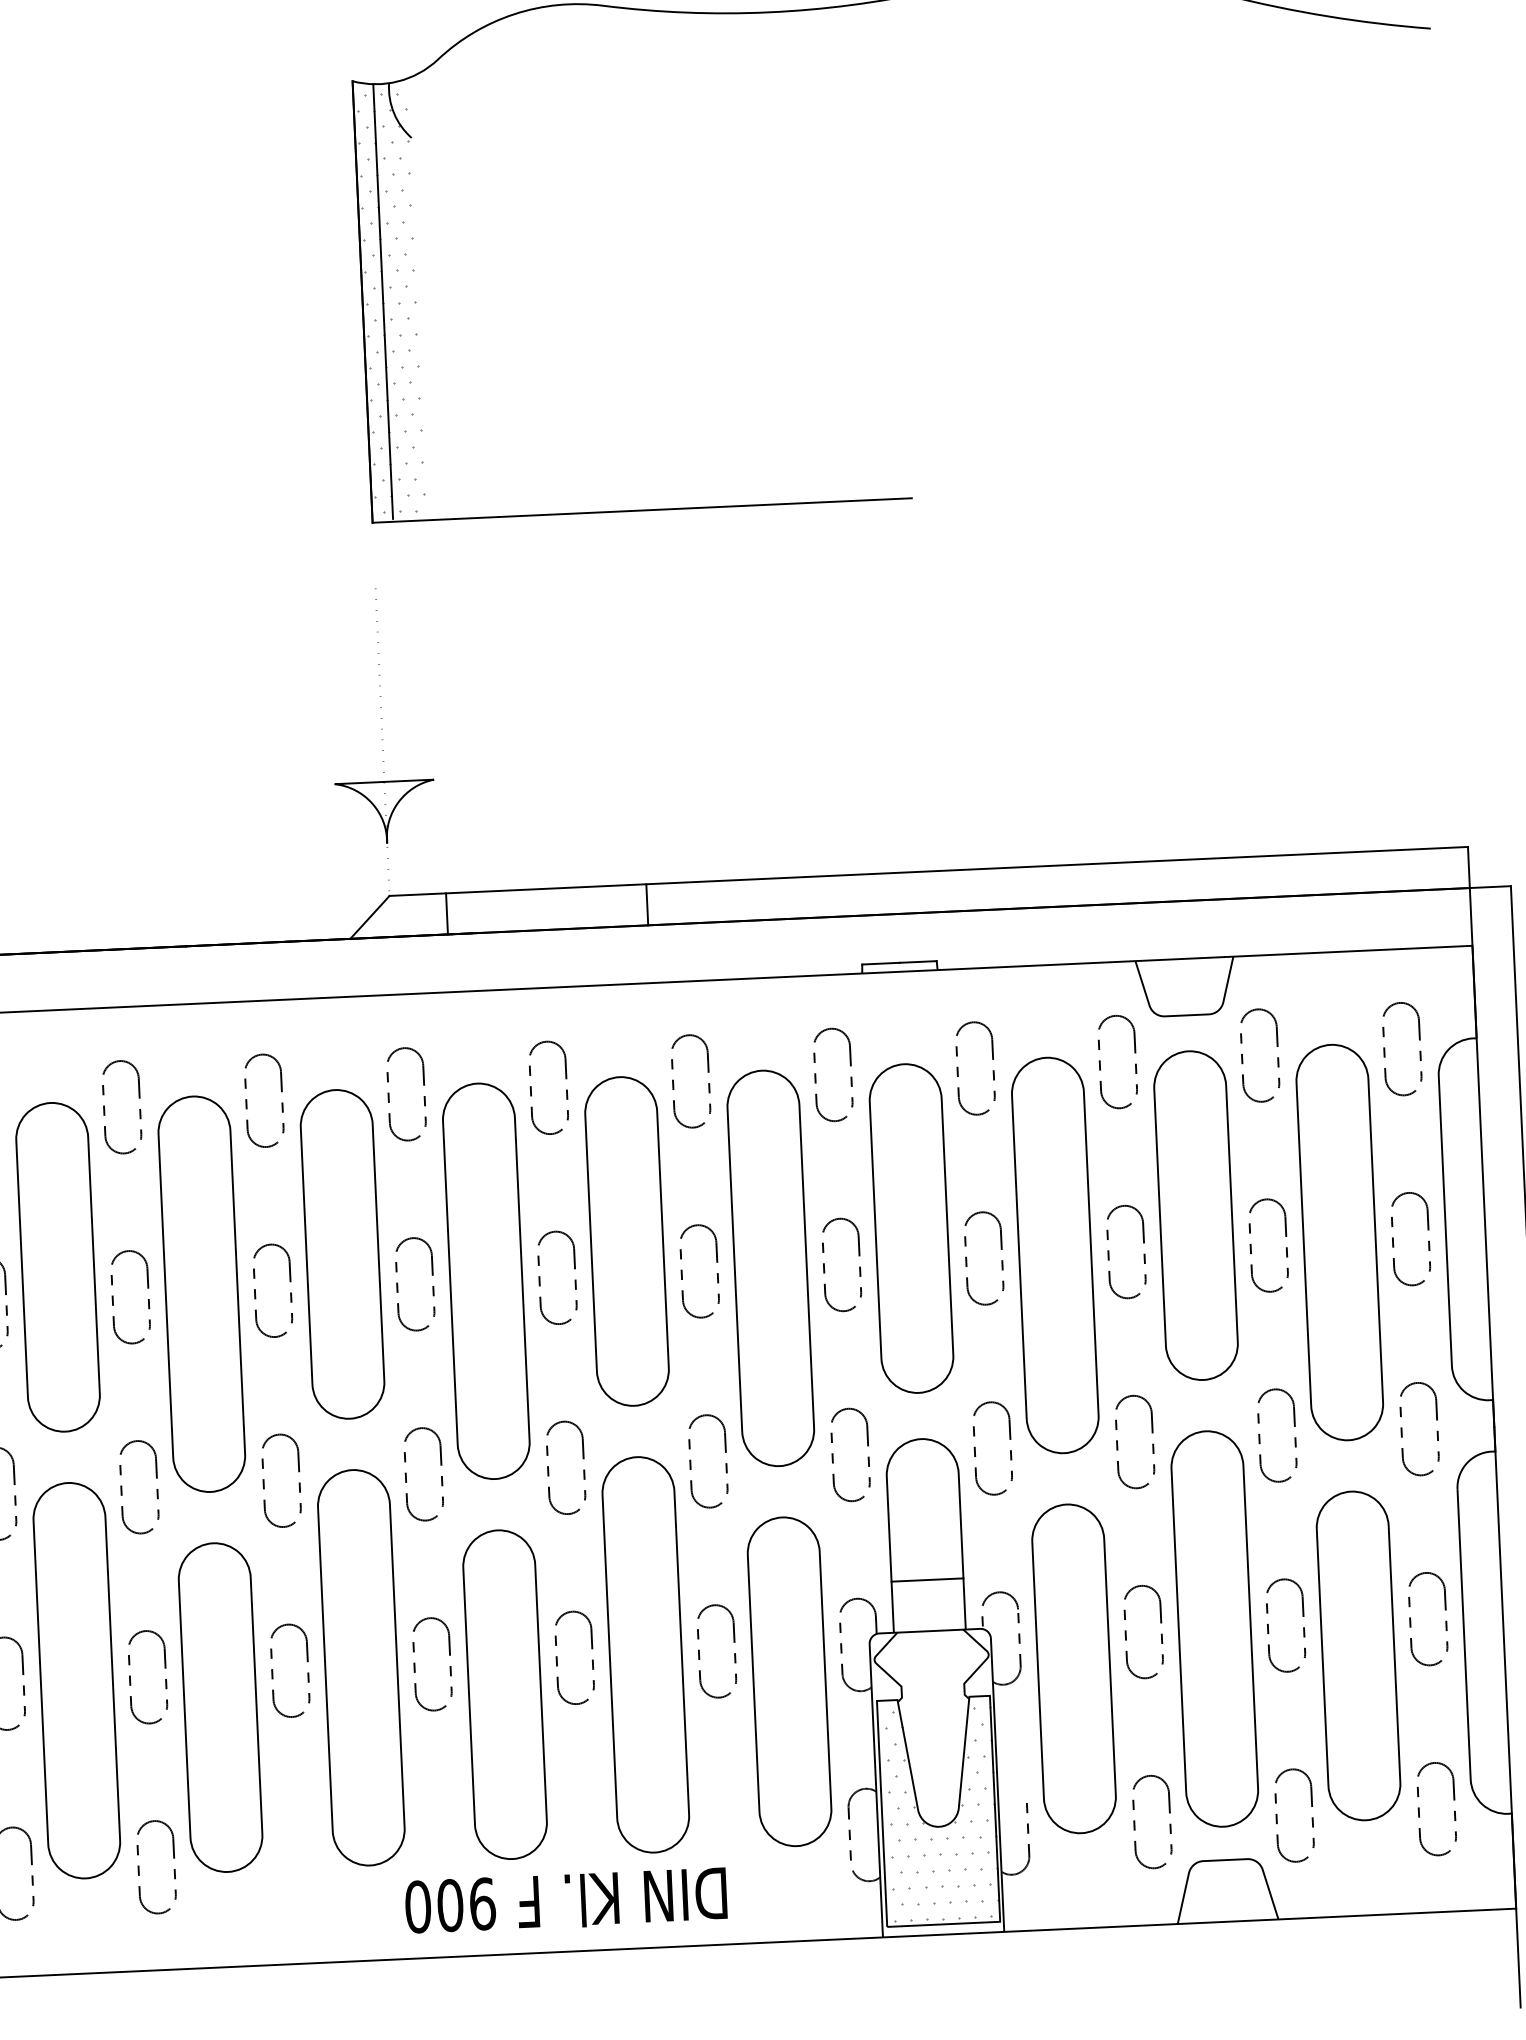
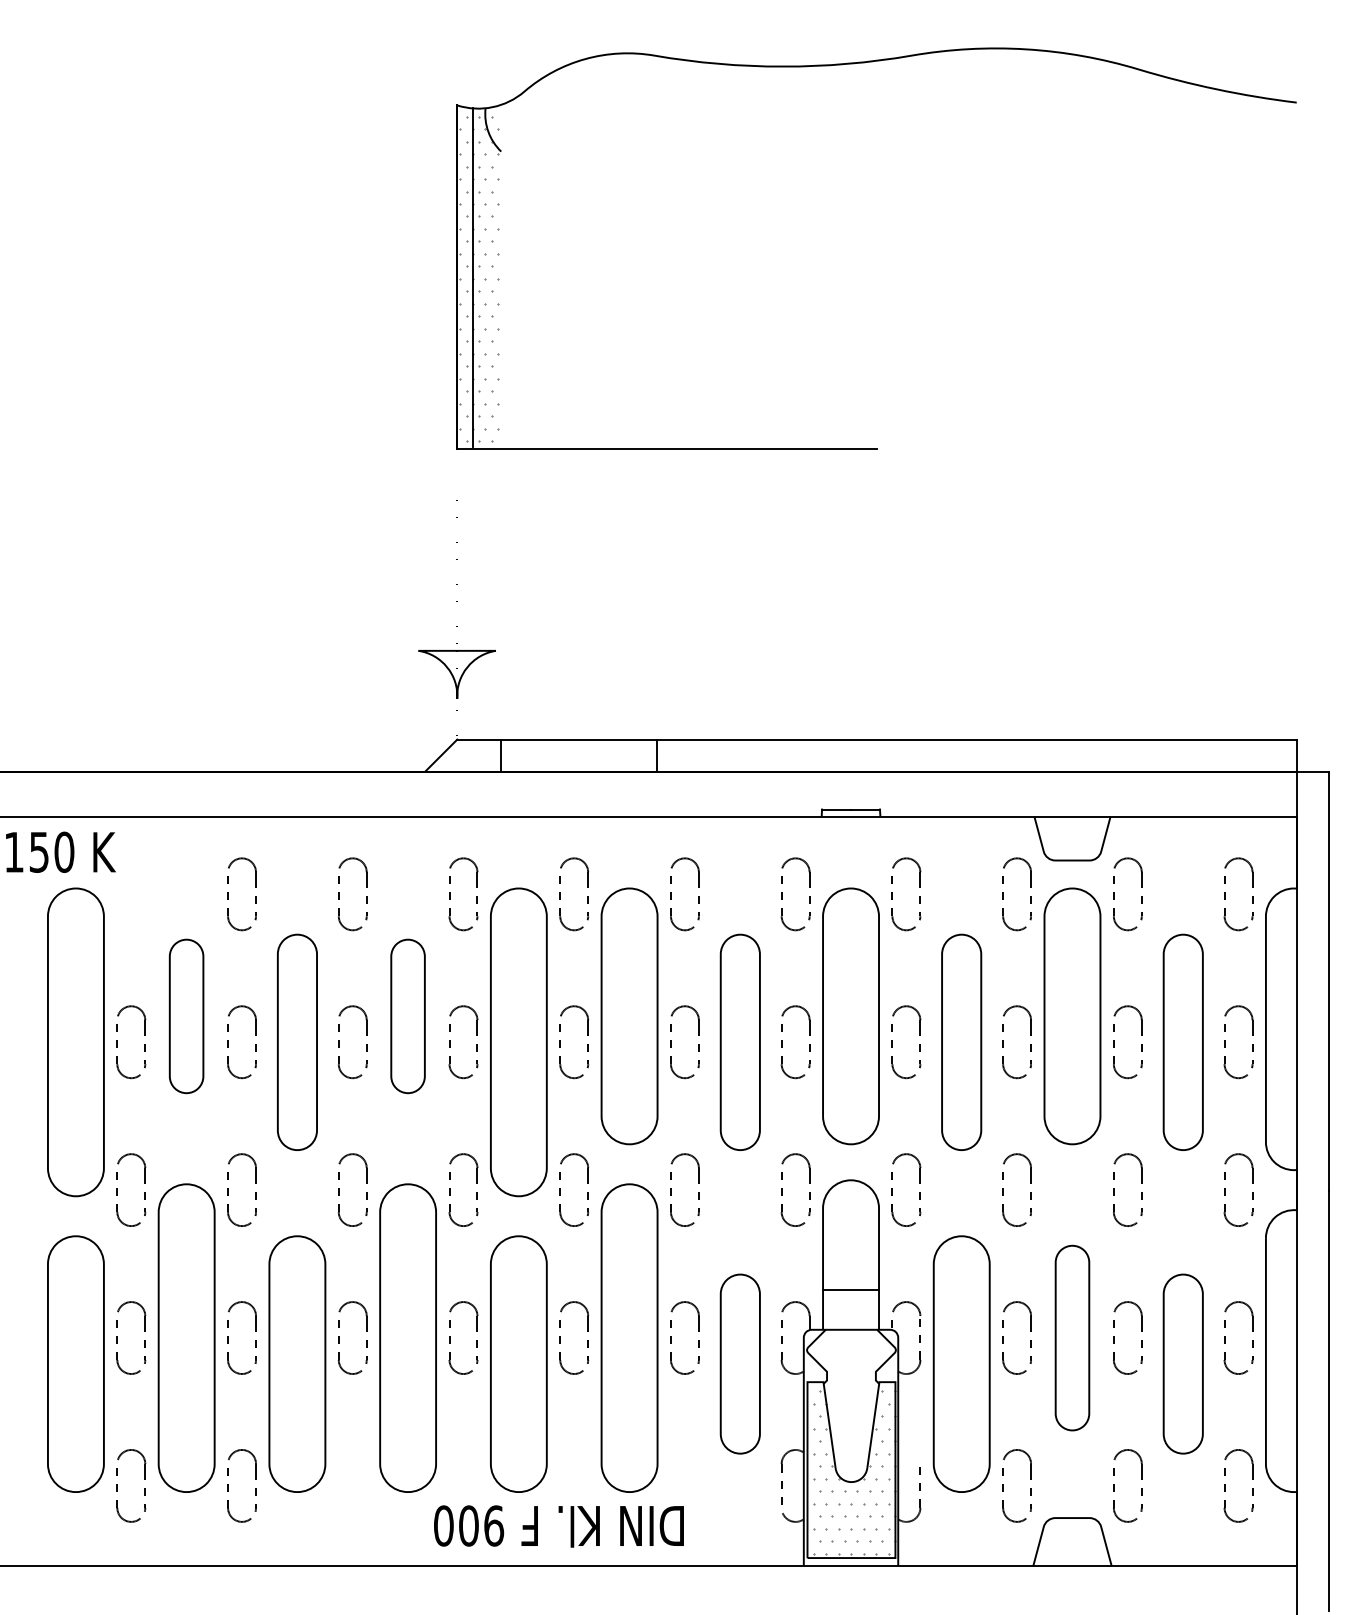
part: (1340, 1242) -> (1183, 1042), size x0.7
part: (341, 1254) -> (407, 1016), size x0.6
part: (1054, 1255) -> (961, 1042), size x0.7
part: (57, 1267) -> (186, 1016), size x0.6
part: (771, 1268) -> (740, 1042), size x0.7
part: (201, 1294) -> (297, 1042), size x0.7
part: (1214, 1628) -> (1072, 1337), size x0.6
part: (1358, 1655) -> (1183, 1363), size x0.7
part: (789, 1680) -> (740, 1363), size x0.7

